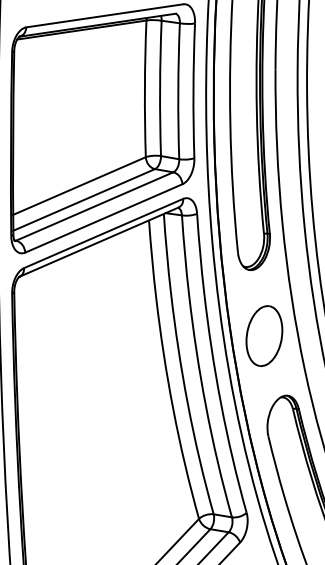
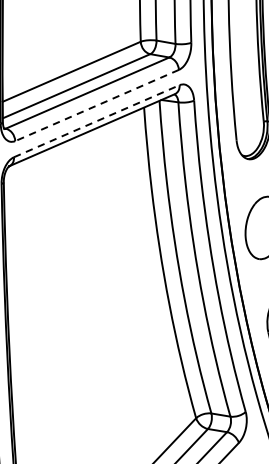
line: (103, 218) -> (96, 105), solid -> dashed
line: (103, 233) -> (96, 121), solid -> dashed

